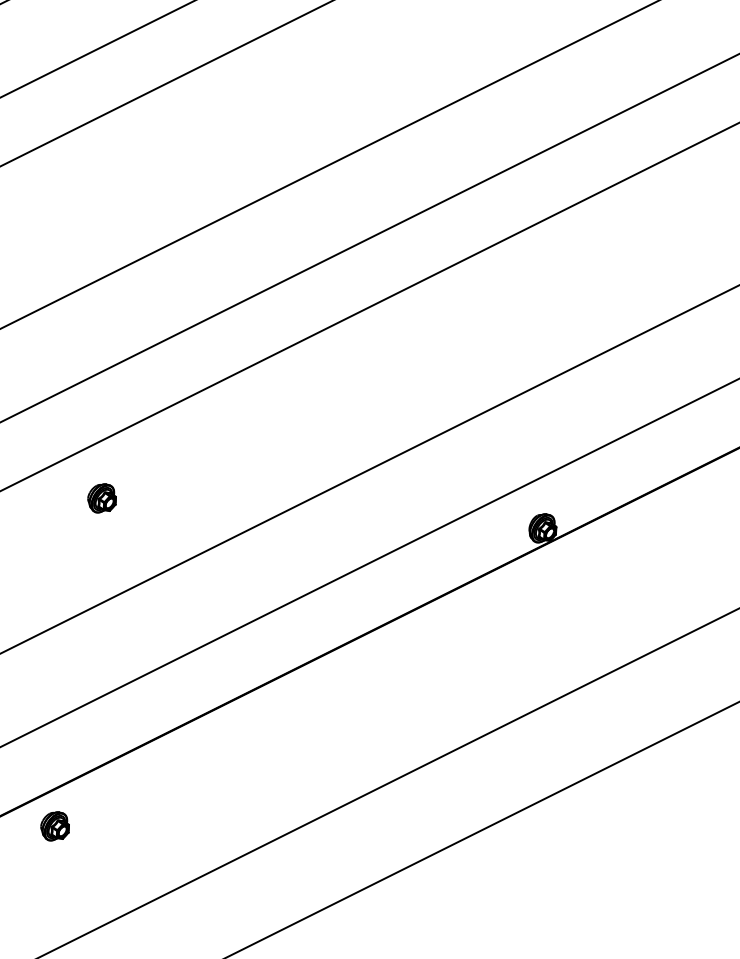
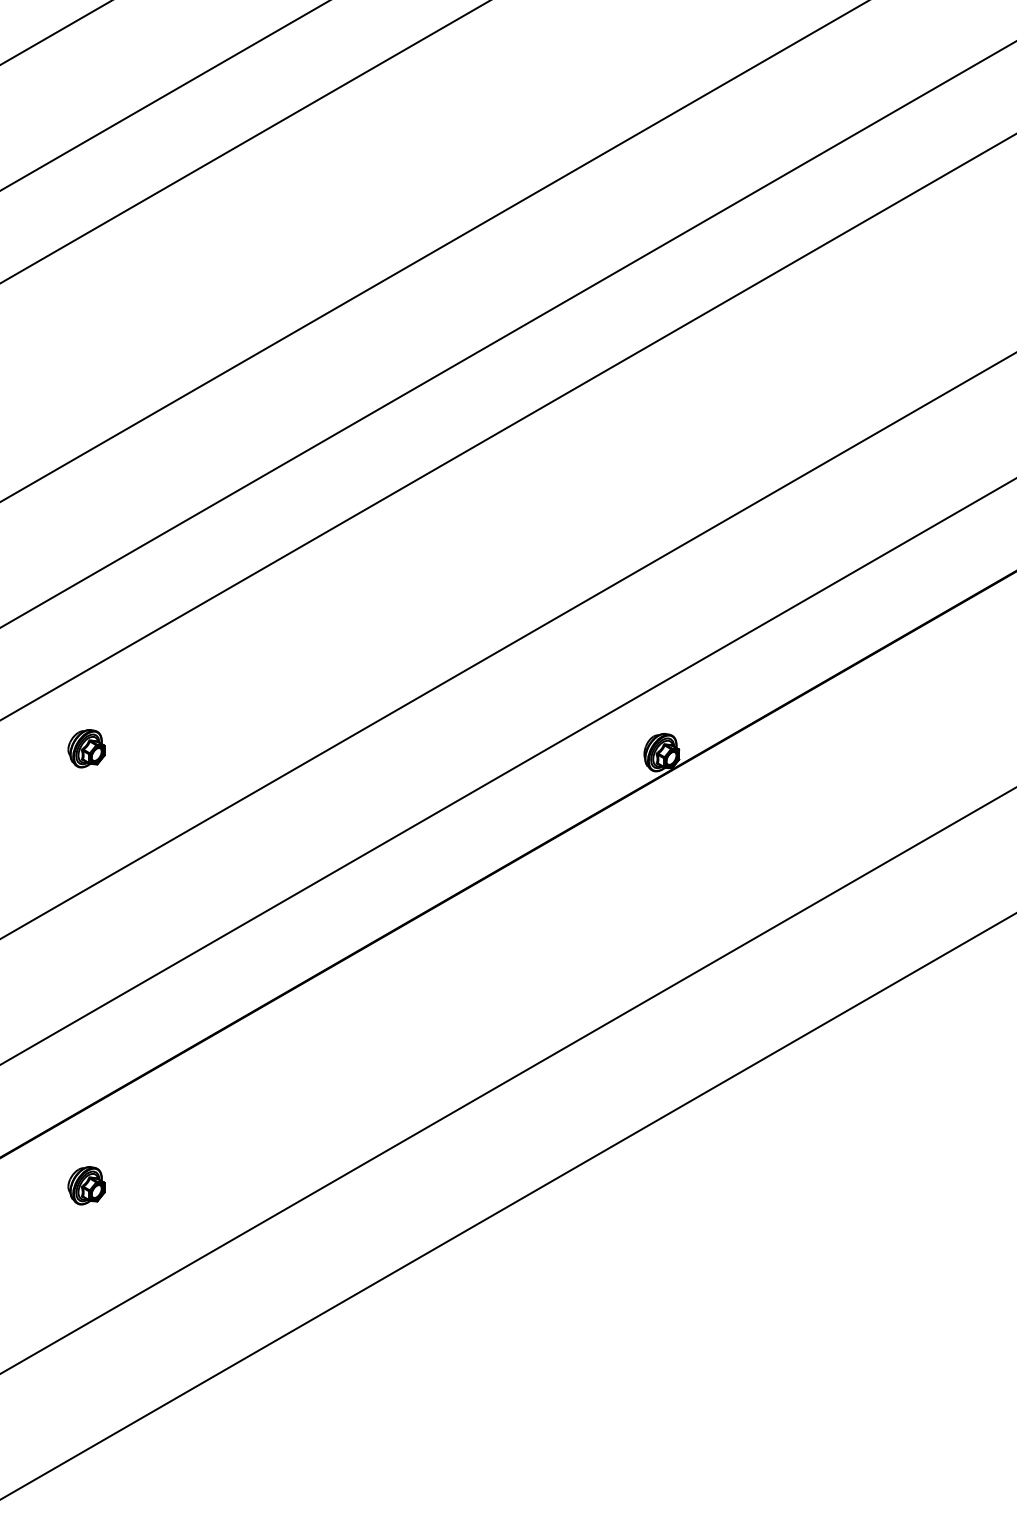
part: (55, 826) -> (86, 1185), moved

